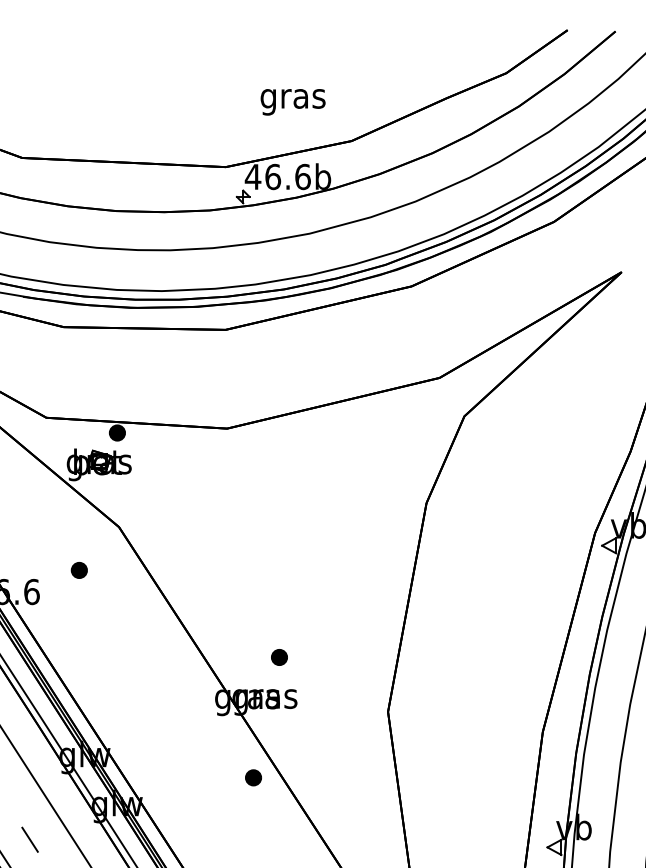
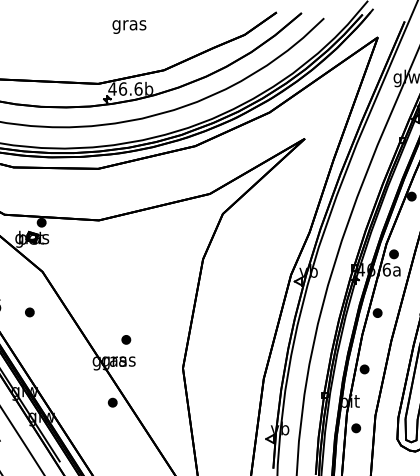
text: (293, 101) -> (129, 26), moved
part: (78, 570) -> (29, 312), moved

